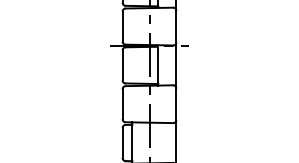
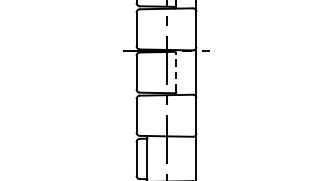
line: (158, 64) -> (176, 71), solid -> dashed

